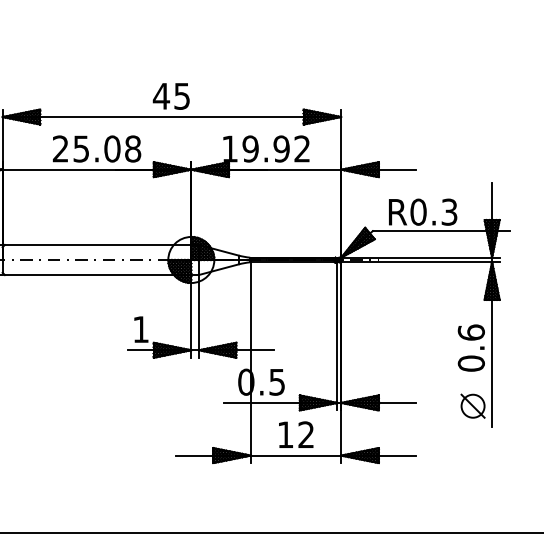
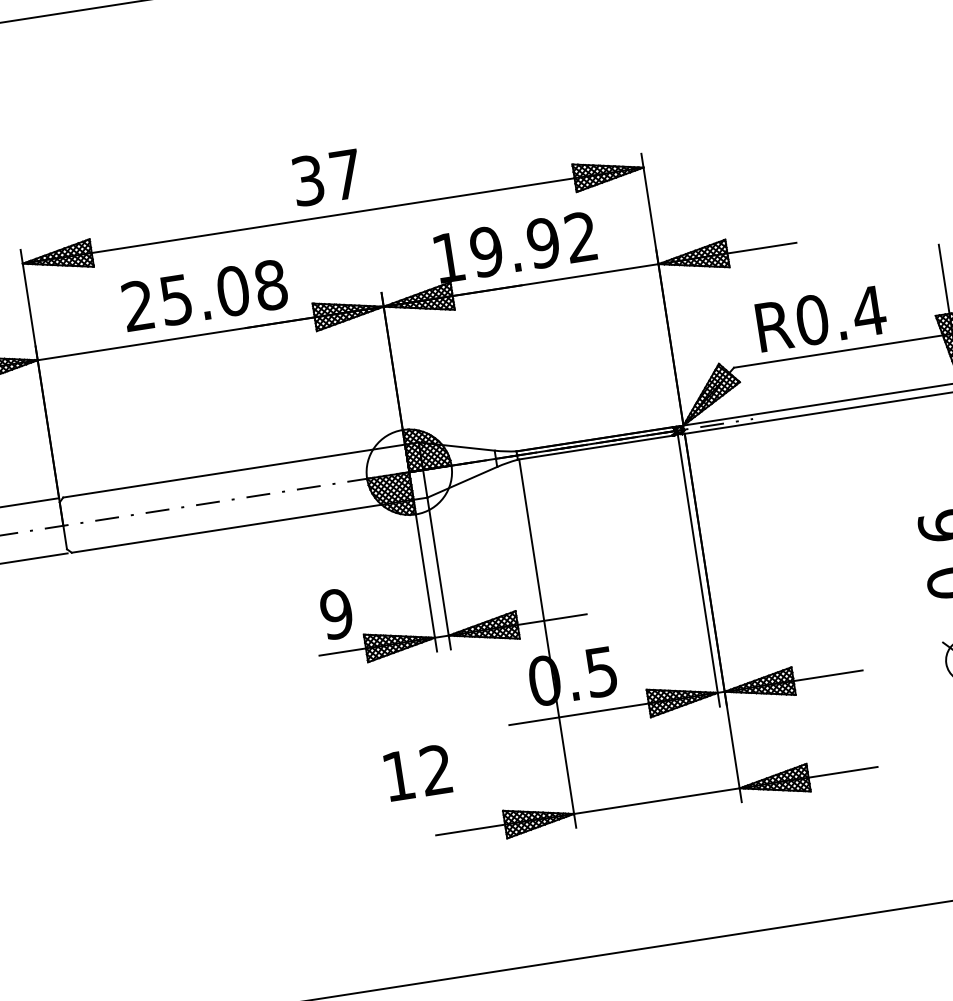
text: (170, 95) -> (324, 176), 45 -> 37
text: (449, 211) -> (868, 310), R0.3 -> R0.4
text: (140, 329) -> (335, 614), 1 -> 9
text: (296, 434) -> (418, 772), moved

